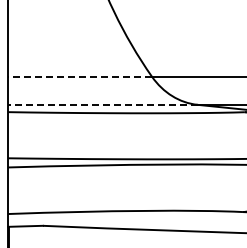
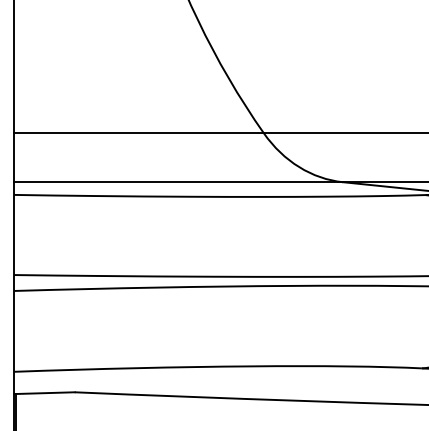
line: (80, 76) -> (139, 133), dashed -> solid
line: (102, 104) -> (178, 181), dashed -> solid

